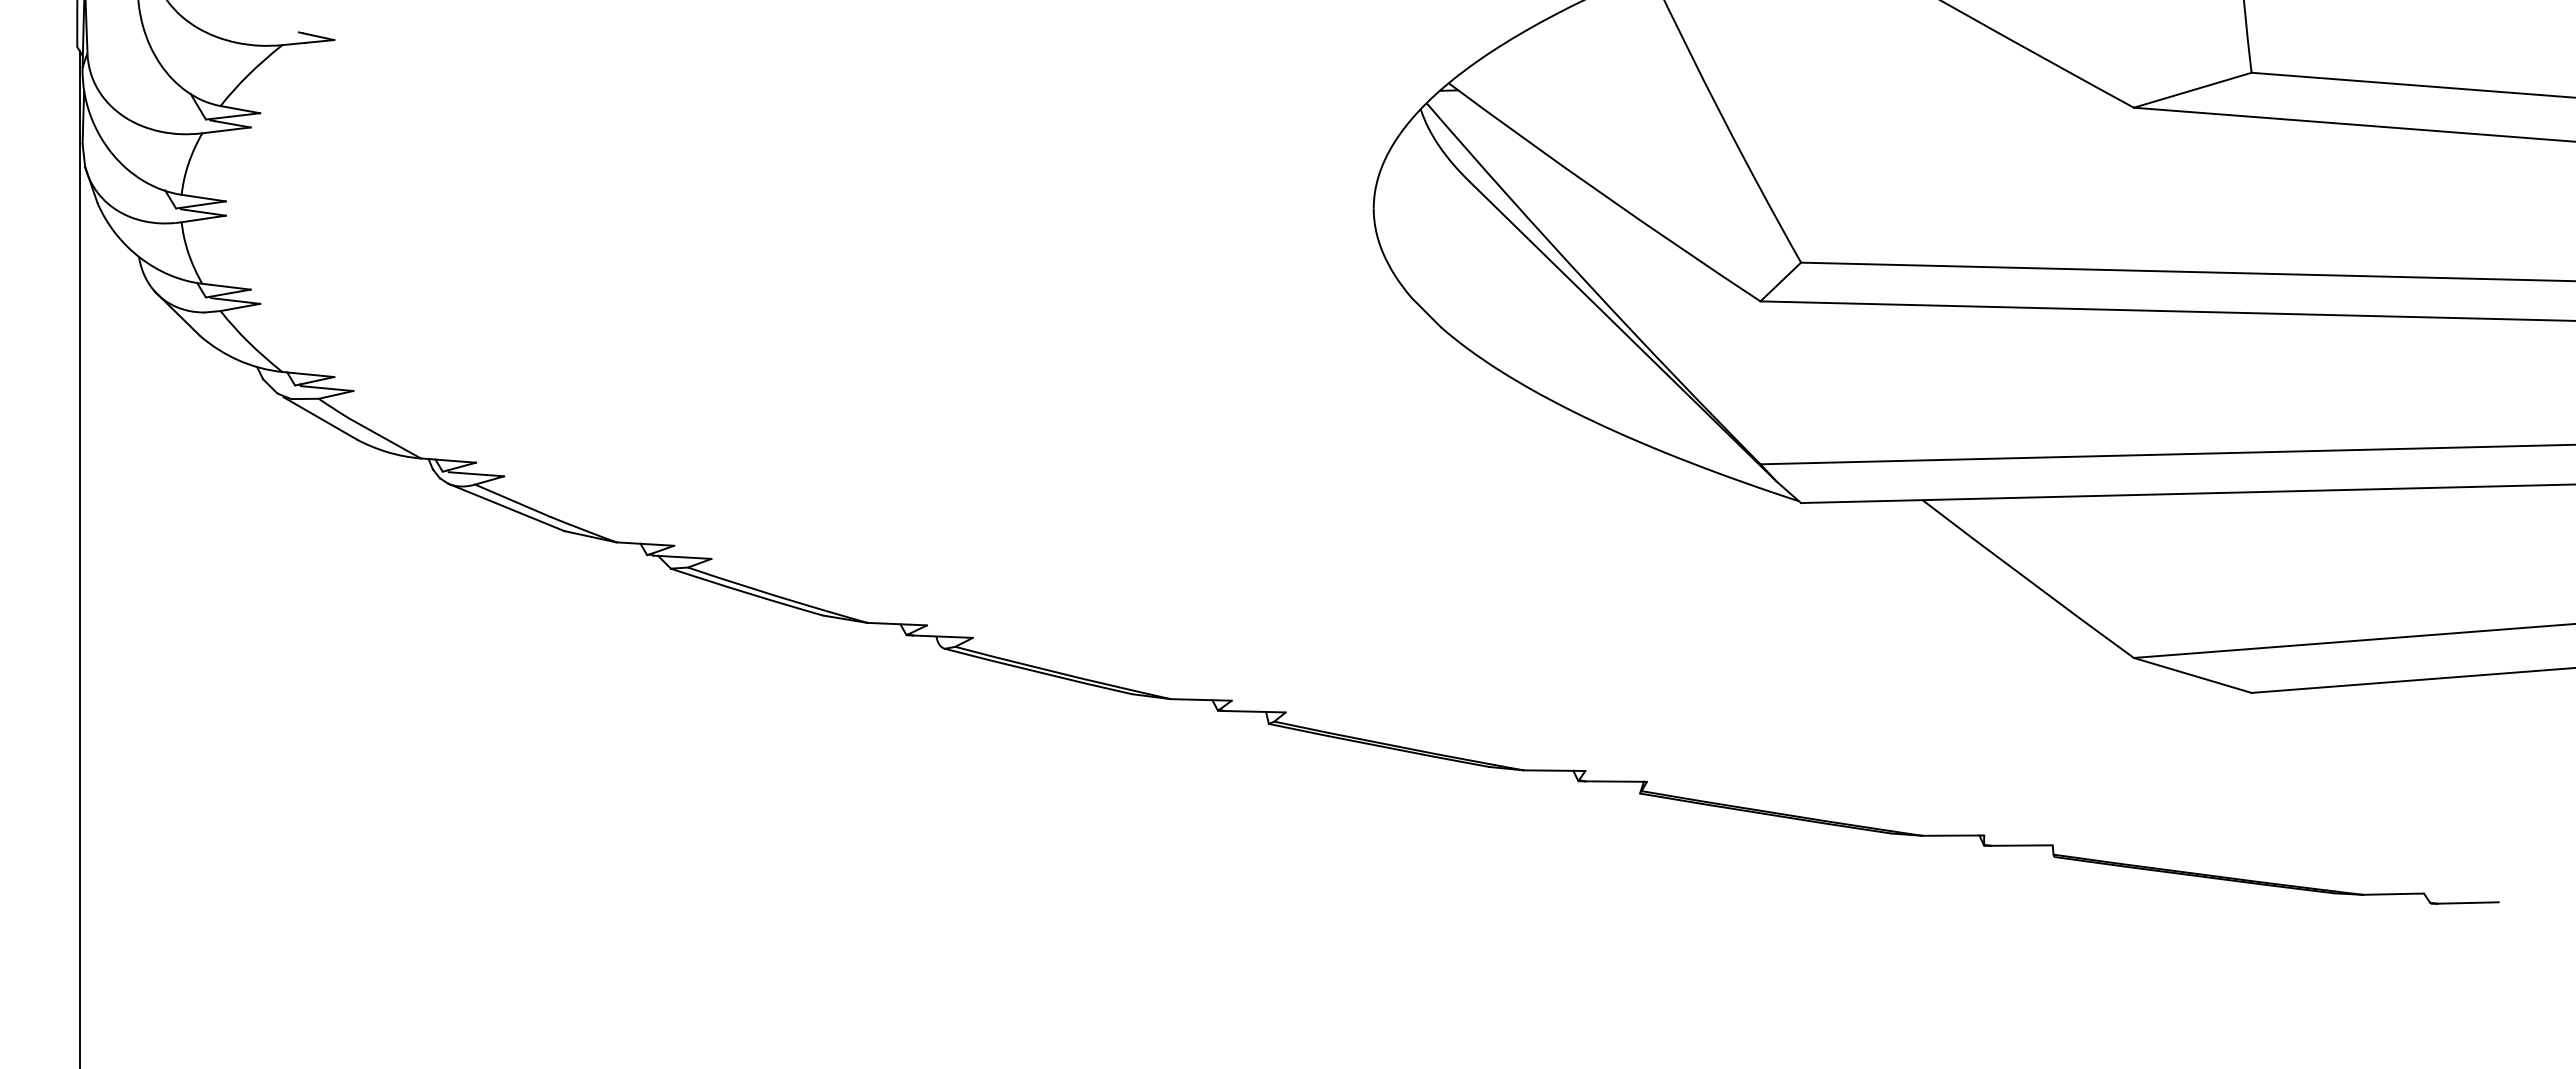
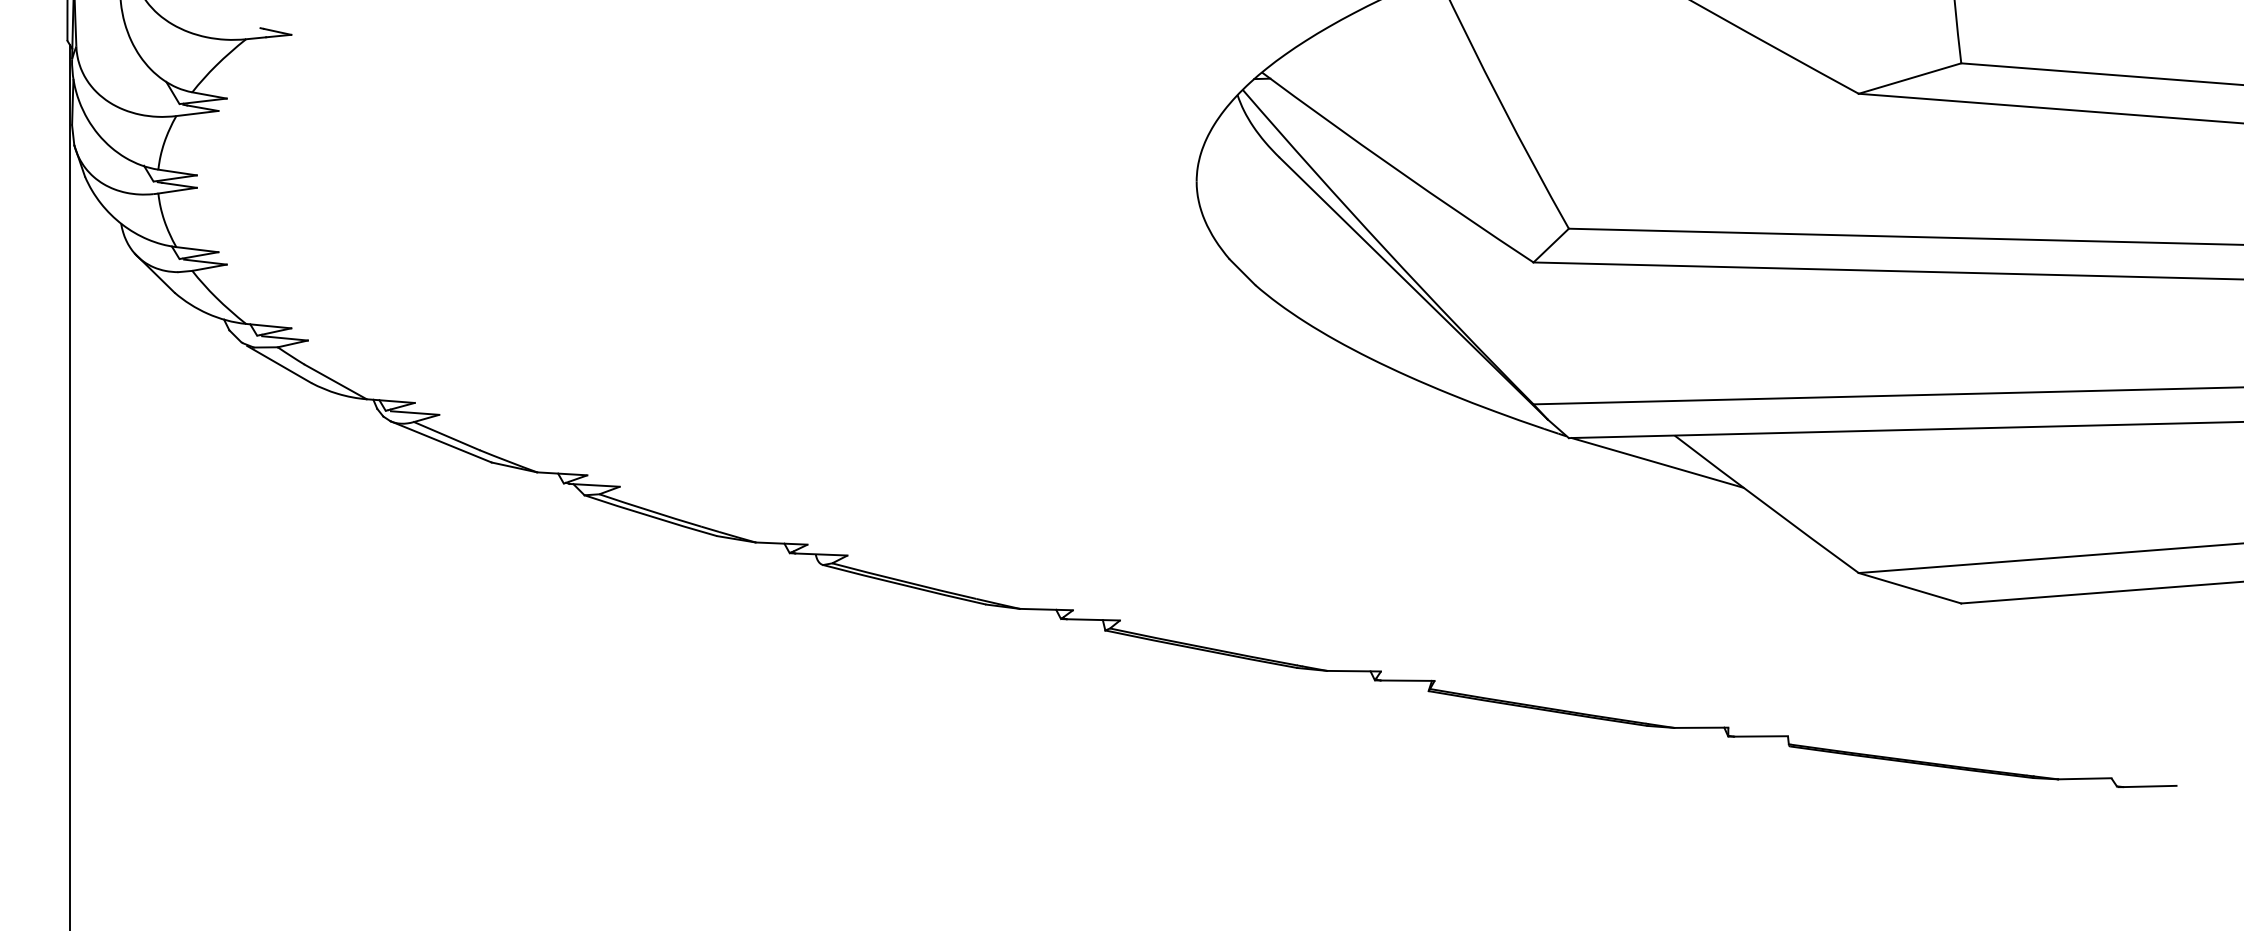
line: (1902, 531) -> (1657, 462), added

